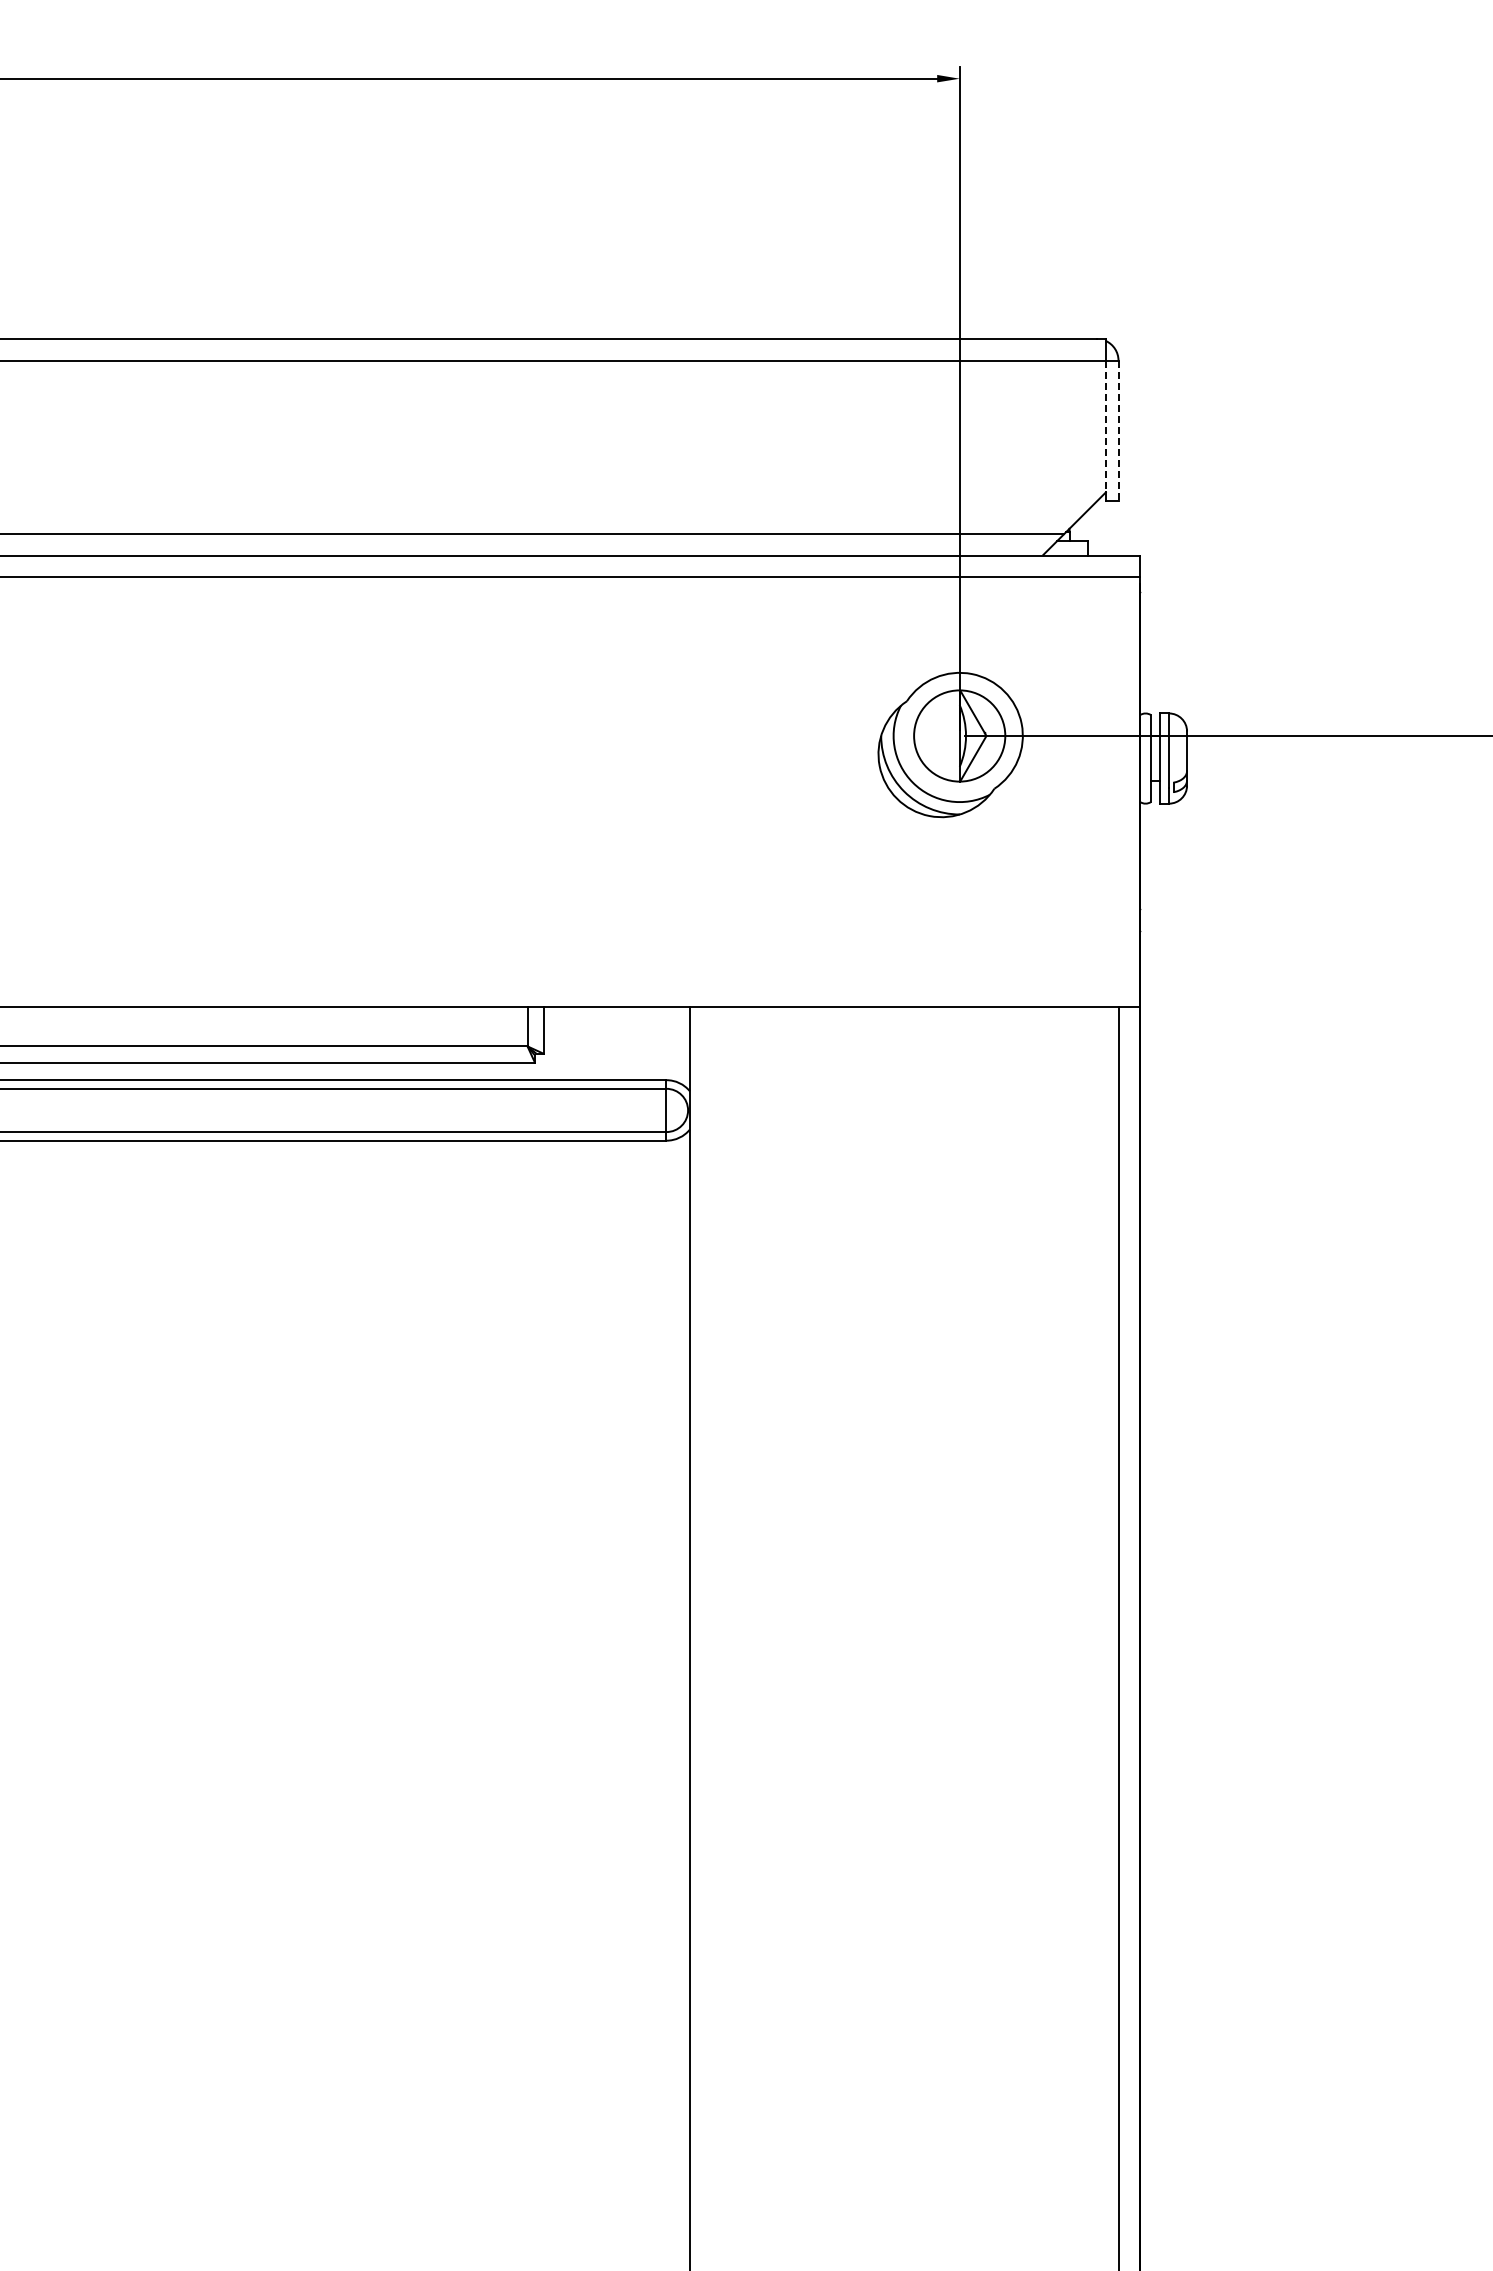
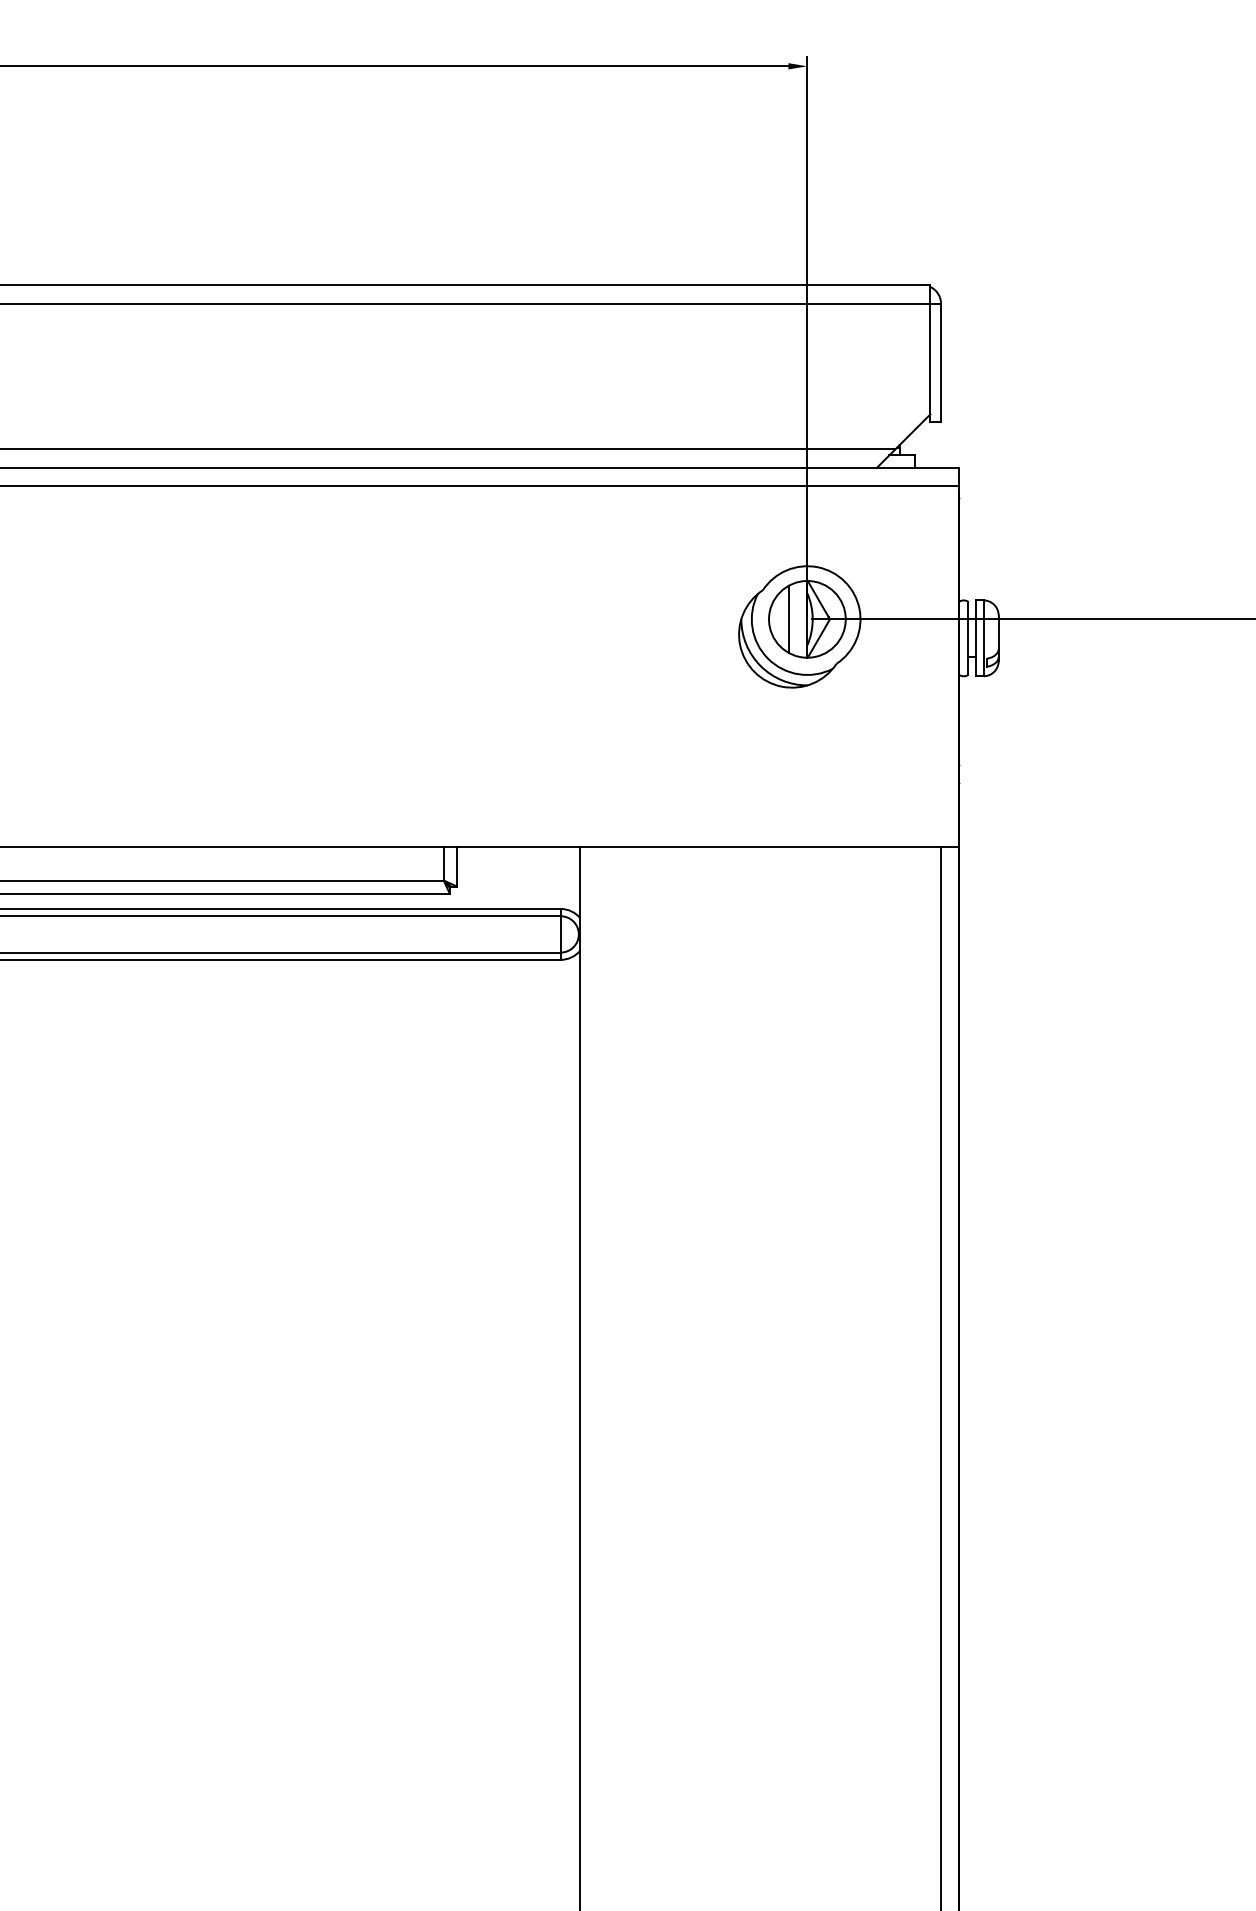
line: (1105, 426) -> (930, 358), dashed -> solid
line: (1118, 431) -> (941, 363), dashed -> solid
line: (938, 735) -> (789, 618), added

